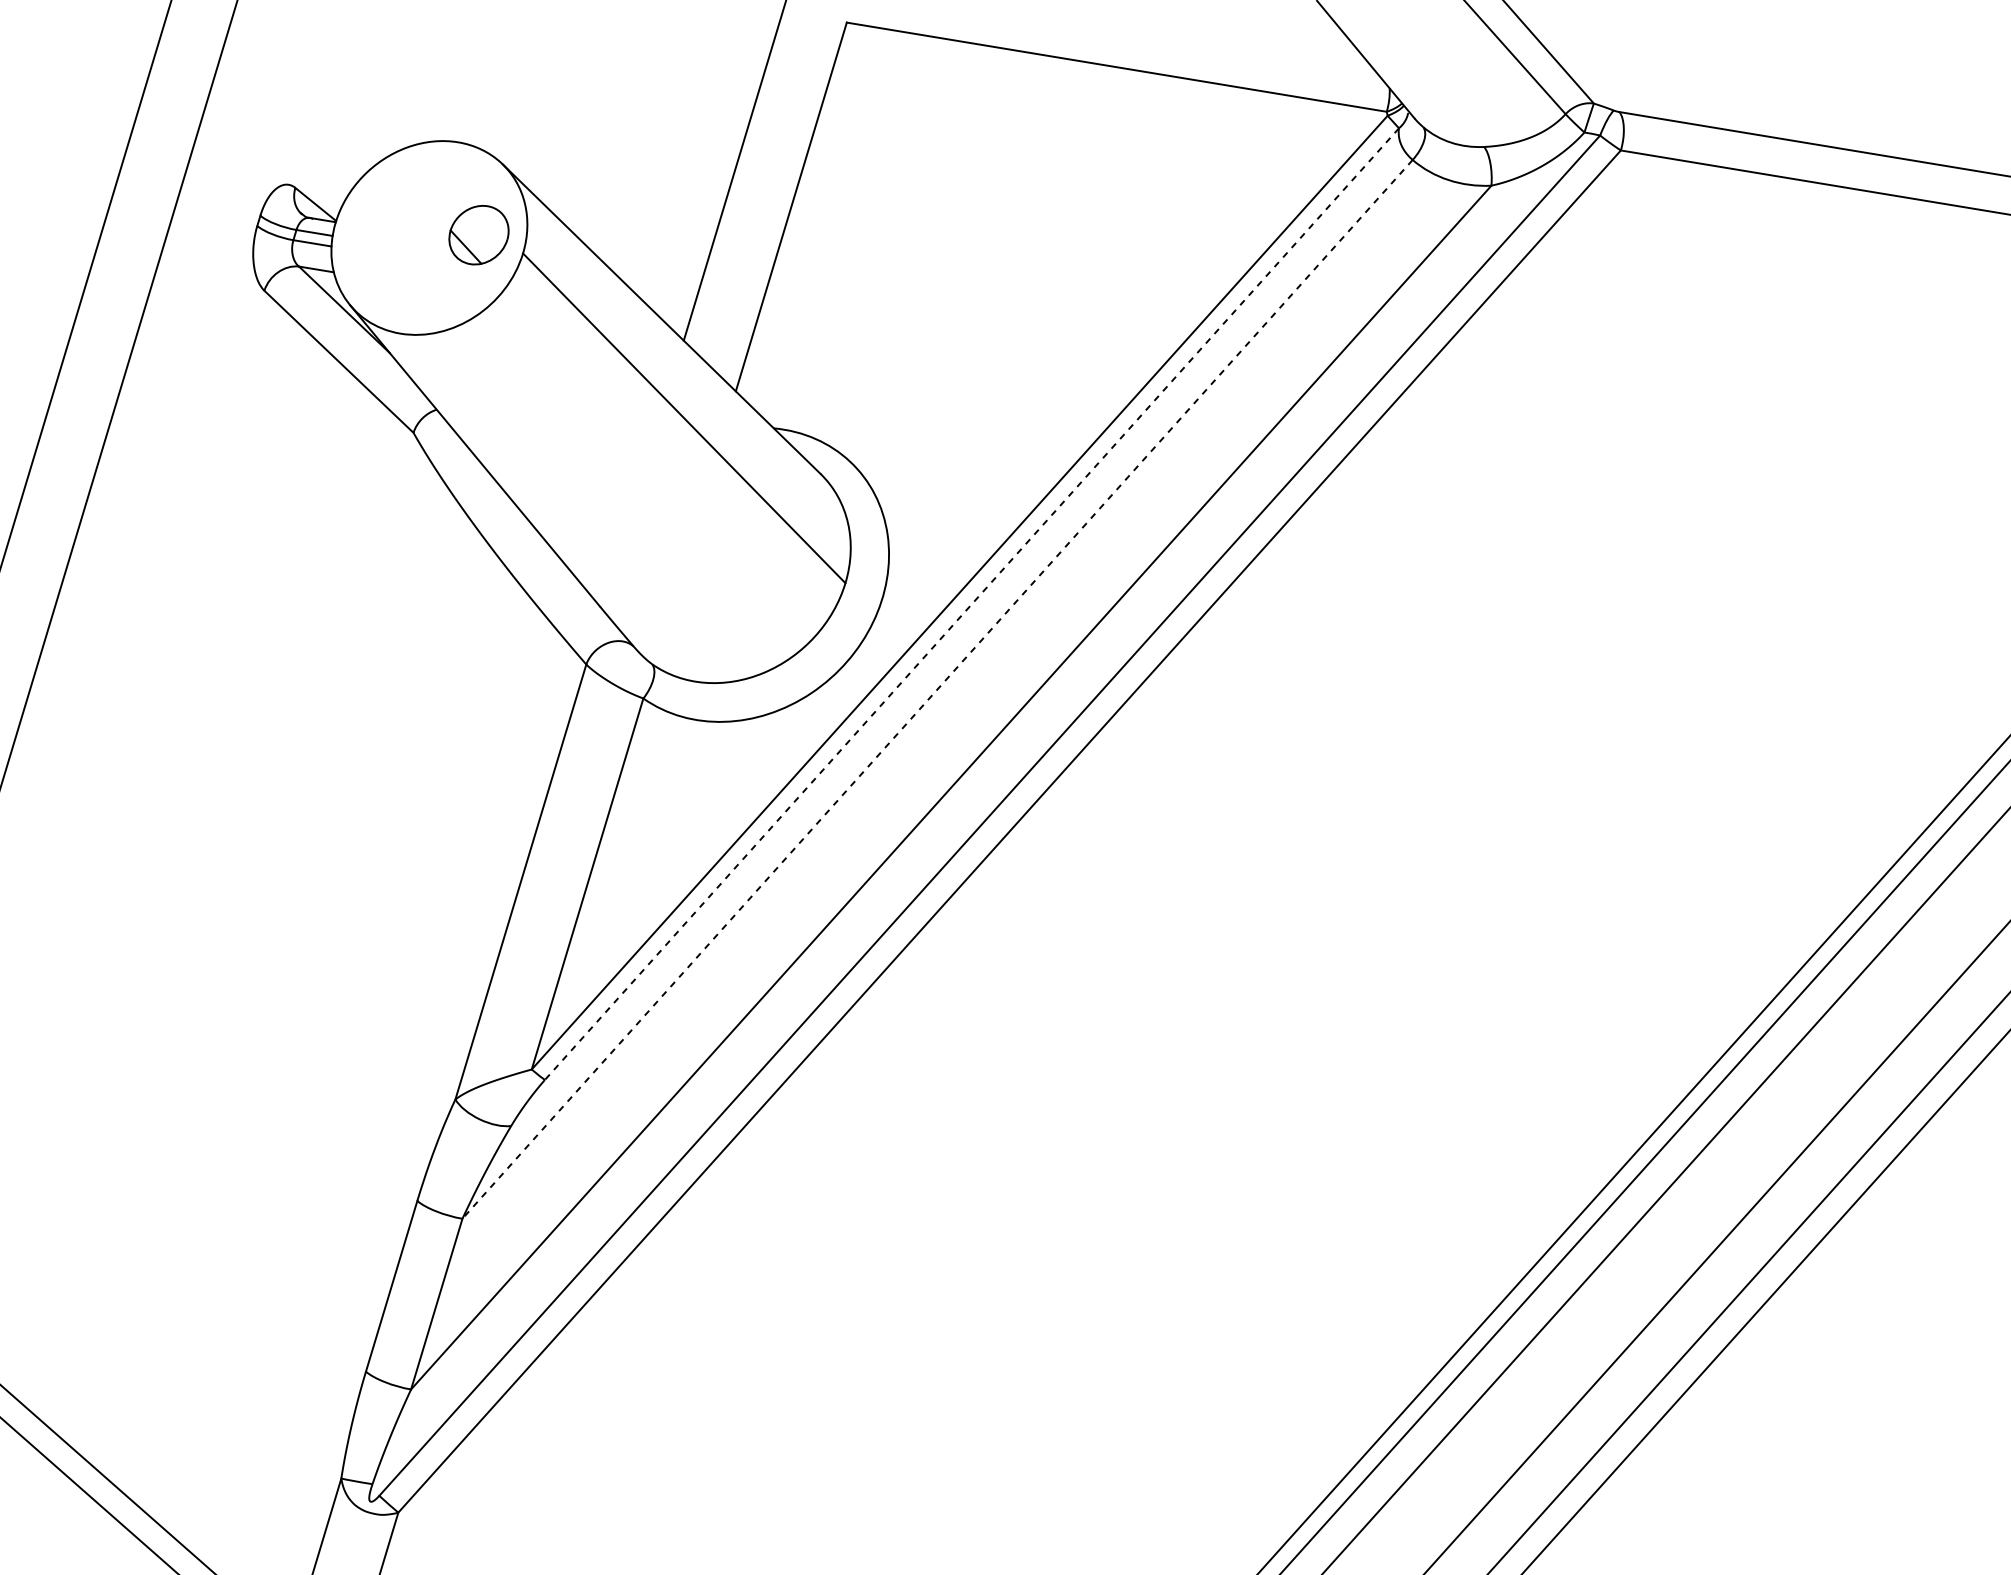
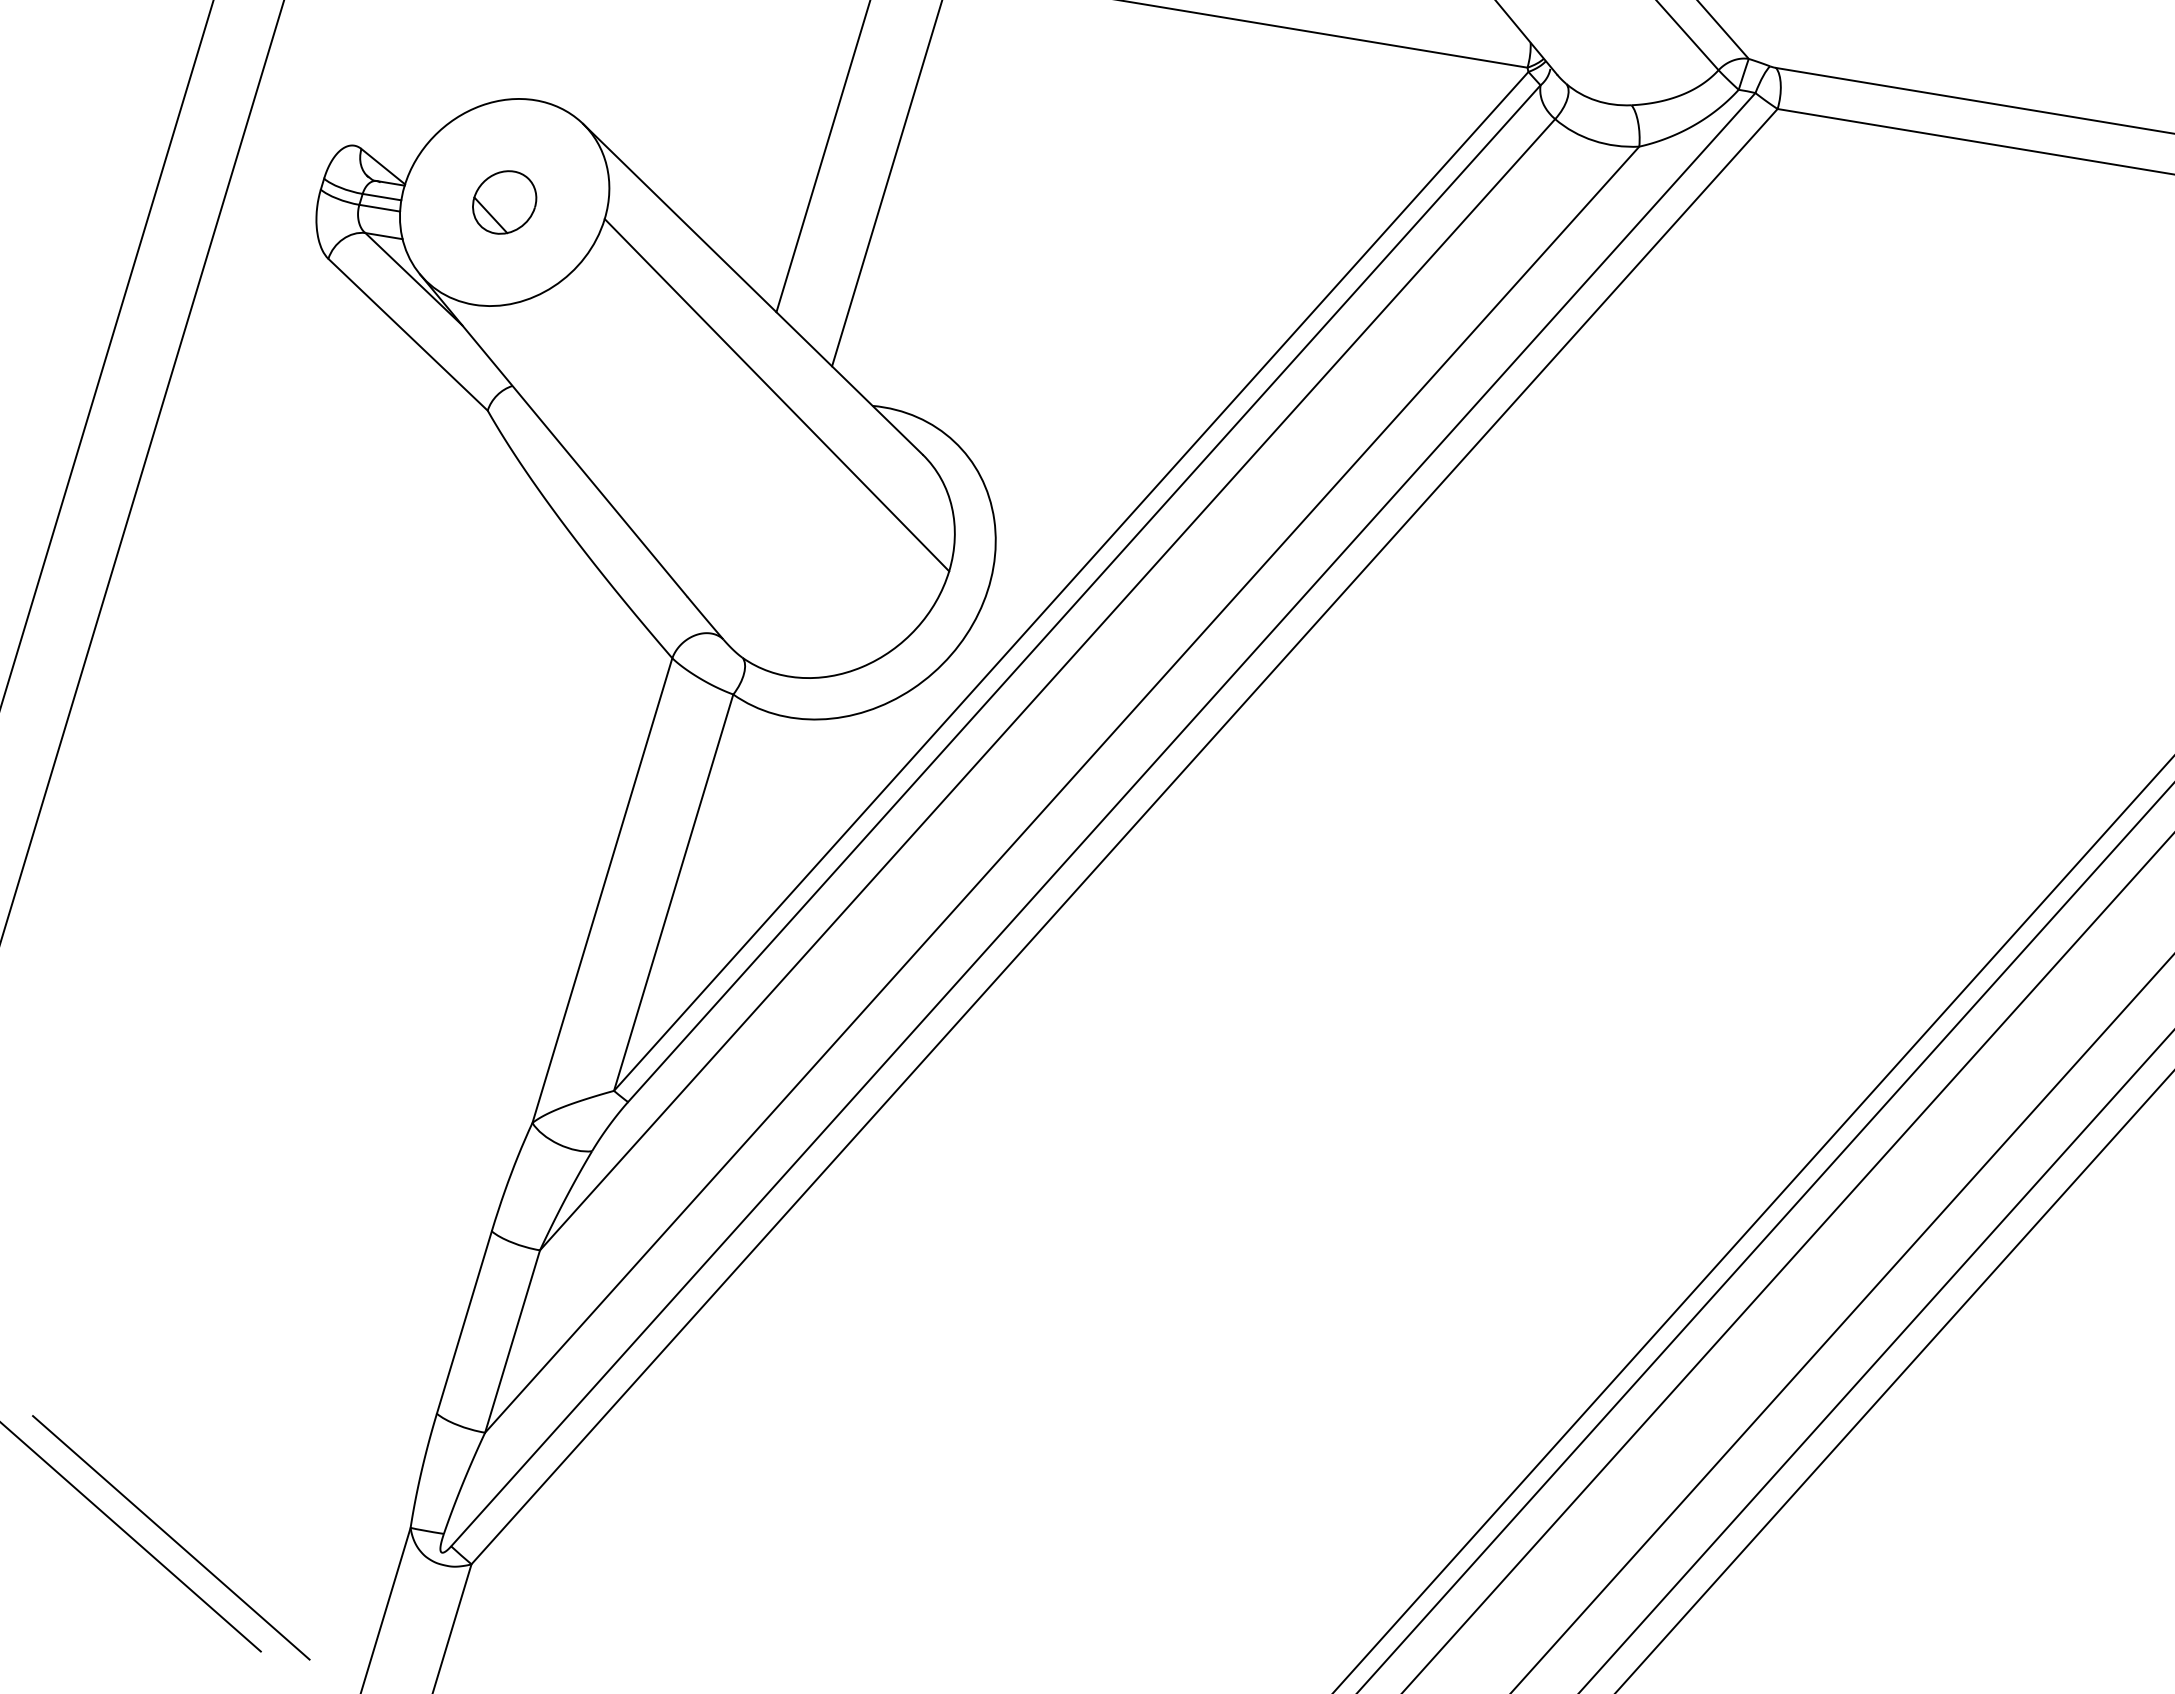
part: (478, 235) -> (504, 202), moved
line: (972, 604) -> (1084, 594), dashed -> solid
line: (937, 689) -> (1047, 684), dashed -> solid

